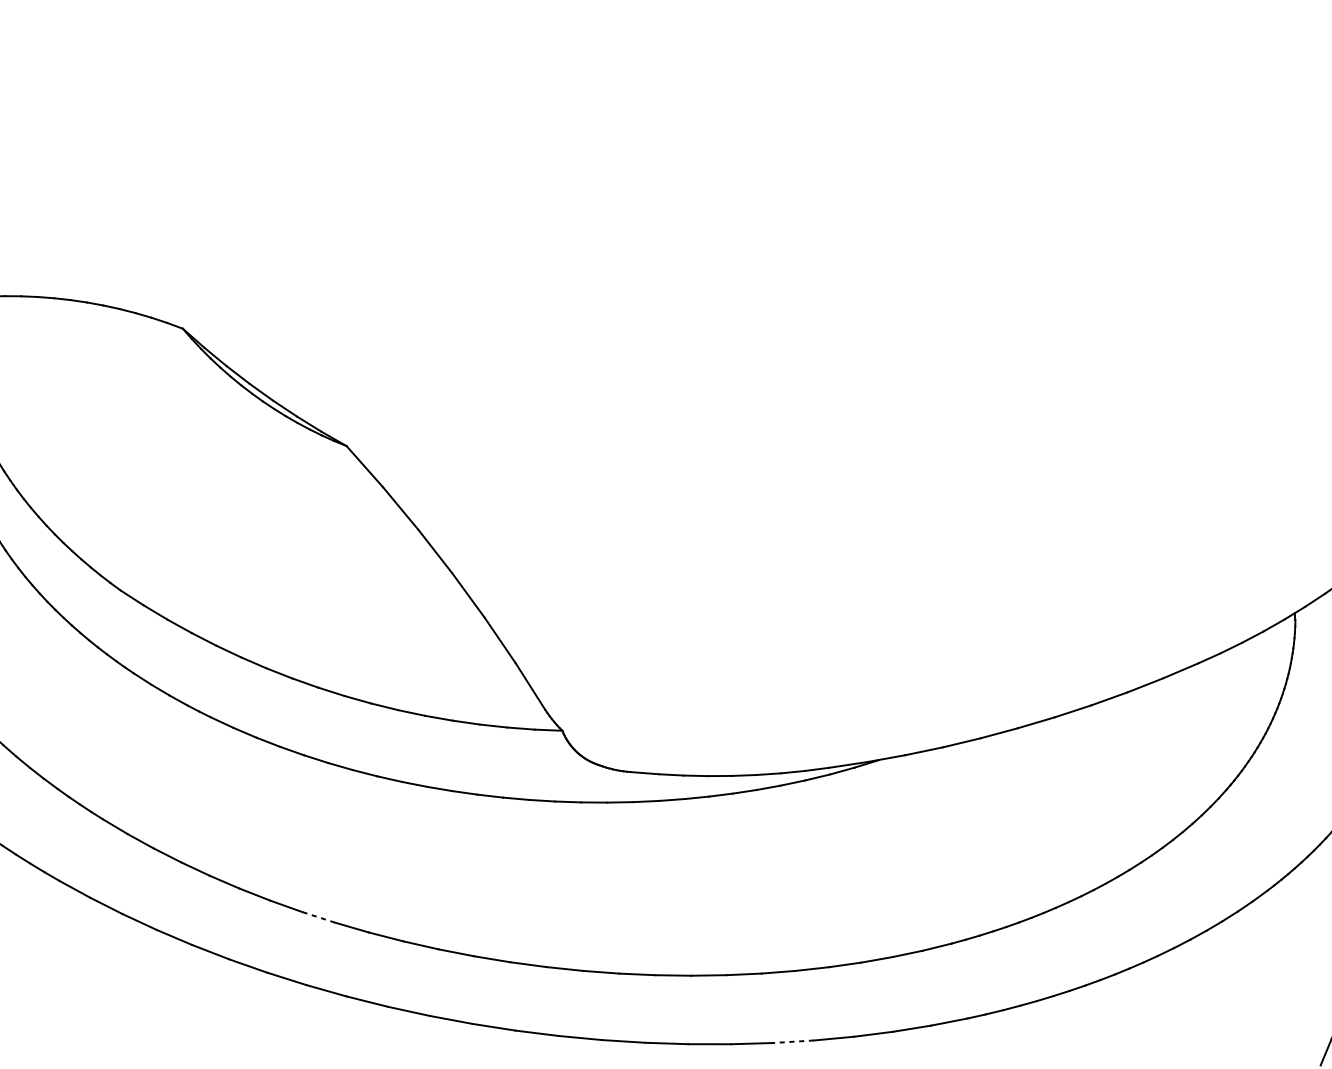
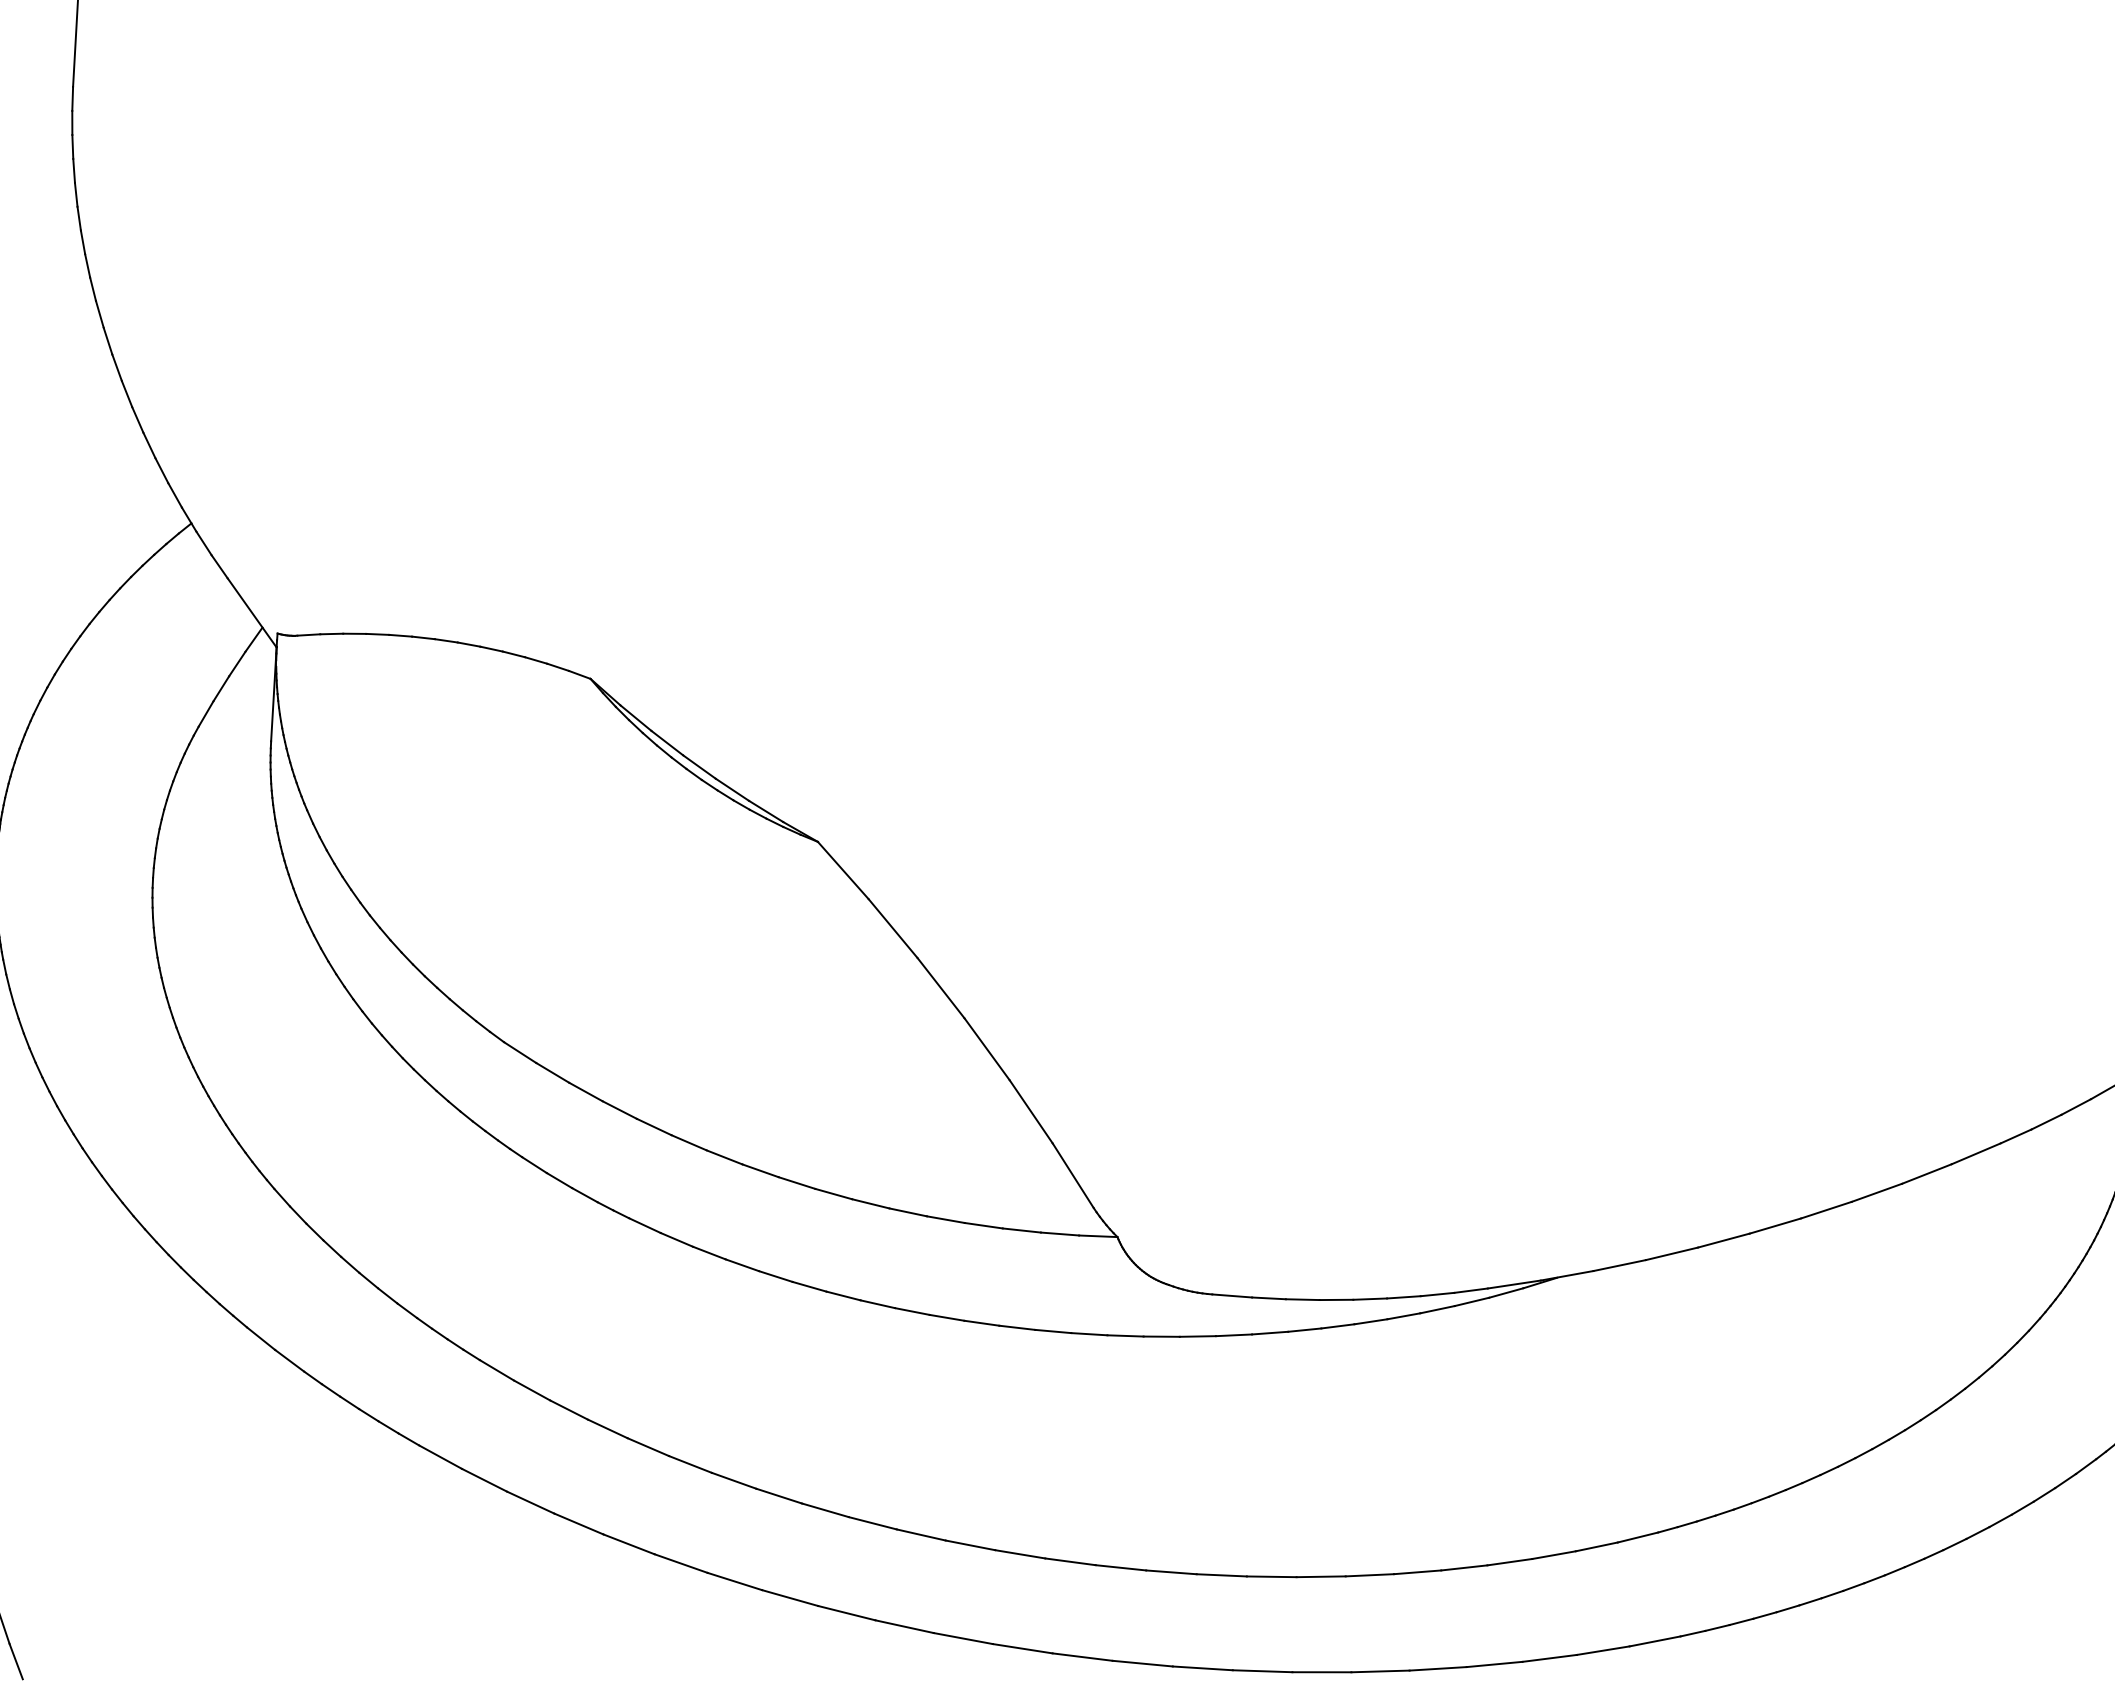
line: (318, 916) -> (778, 1495), dashed -> solid
line: (793, 1041) -> (1438, 1668), dashed -> solid

